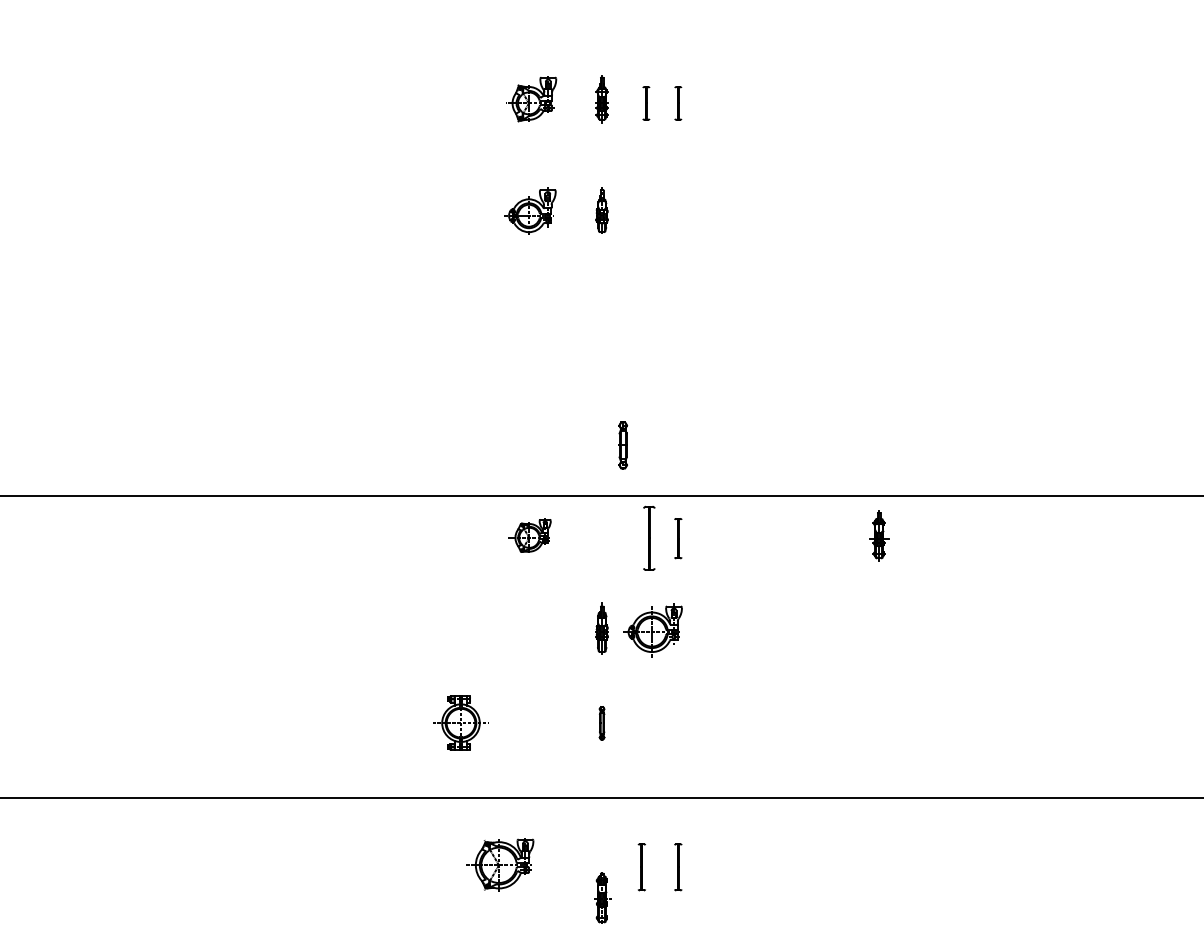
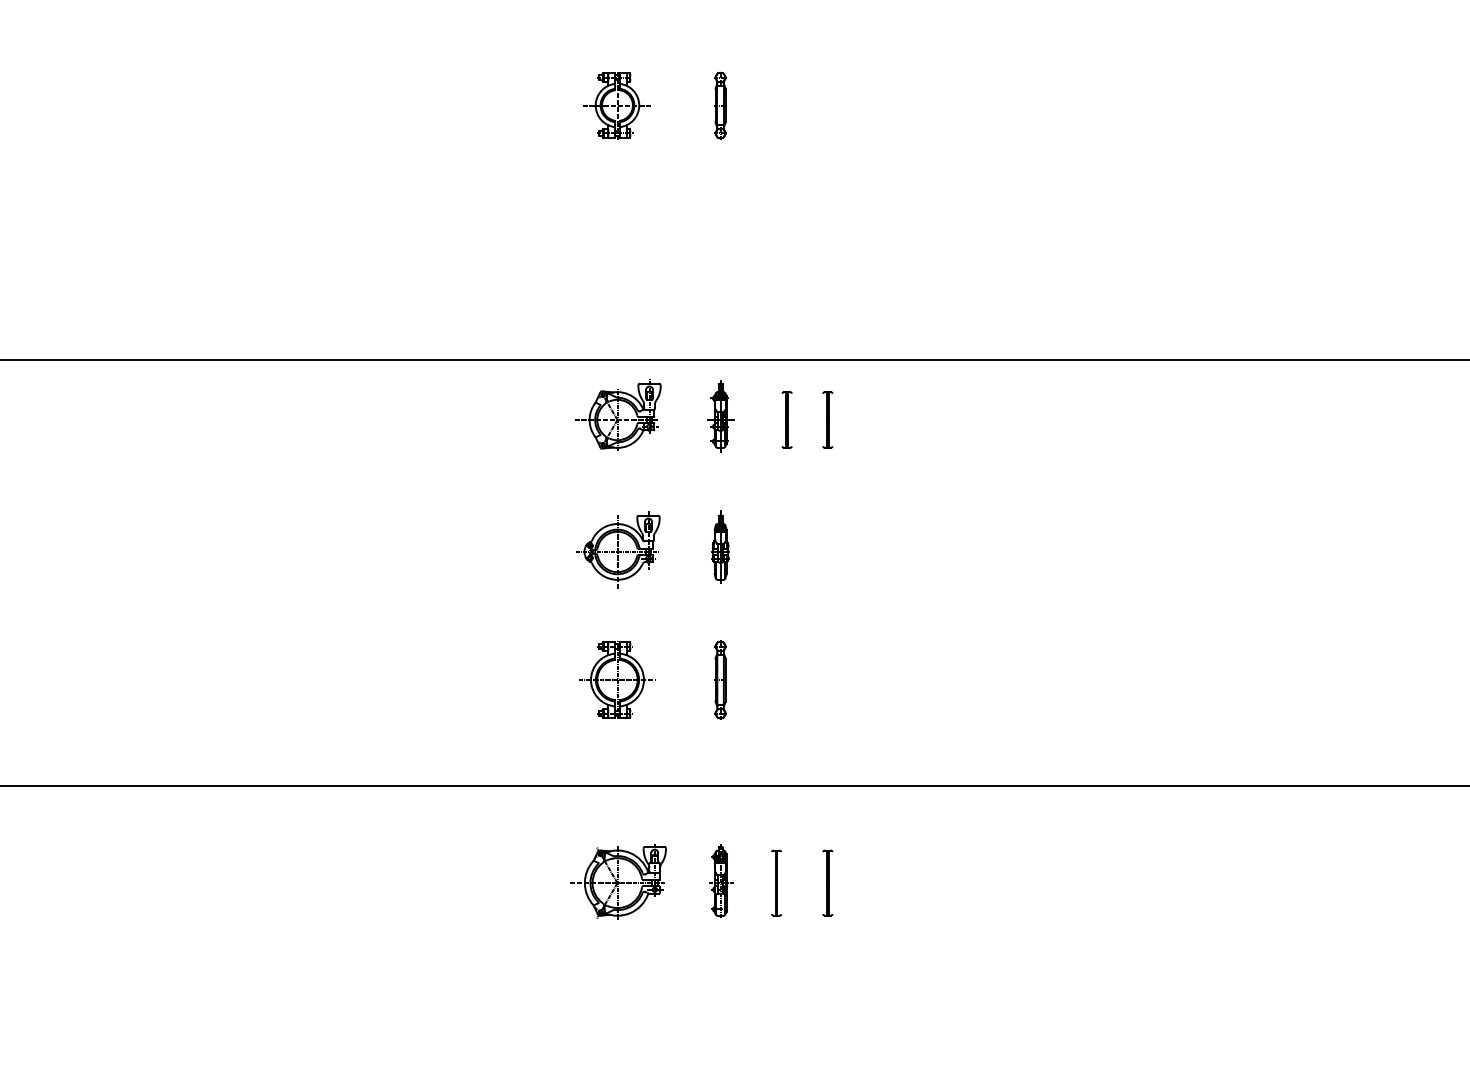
part: (528, 315) -> (616, 105), added
part: (623, 445) -> (721, 105), moved
part: (529, 535) -> (618, 415), size x1.43
part: (879, 535) -> (721, 415), moved
part: (649, 538) -> (787, 419), size x0.62
part: (652, 630) -> (618, 549), moved
part: (460, 722) -> (616, 679), moved
part: (601, 723) -> (719, 680), size x1.67
part: (500, 864) -> (619, 881), moved
part: (602, 897) -> (721, 880), moved

